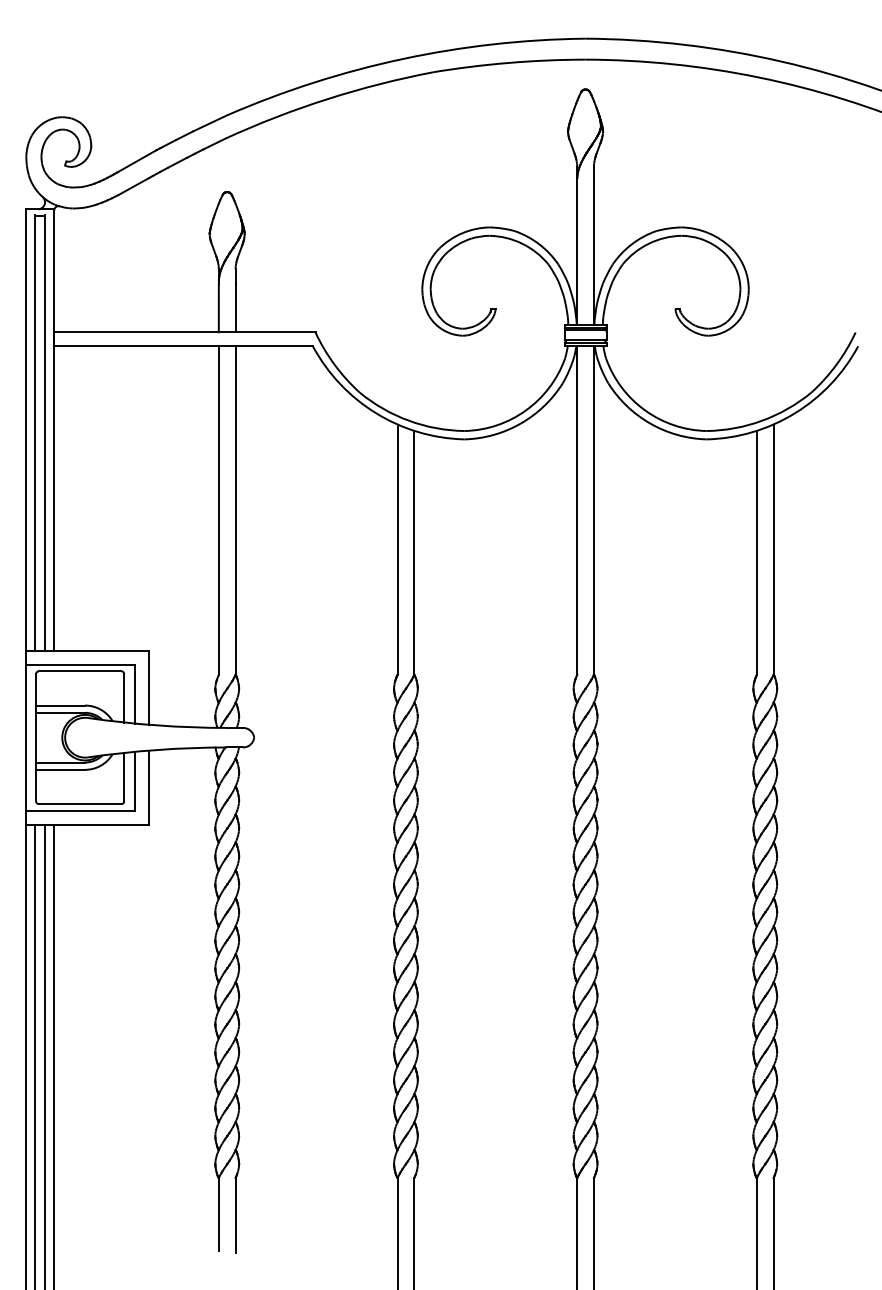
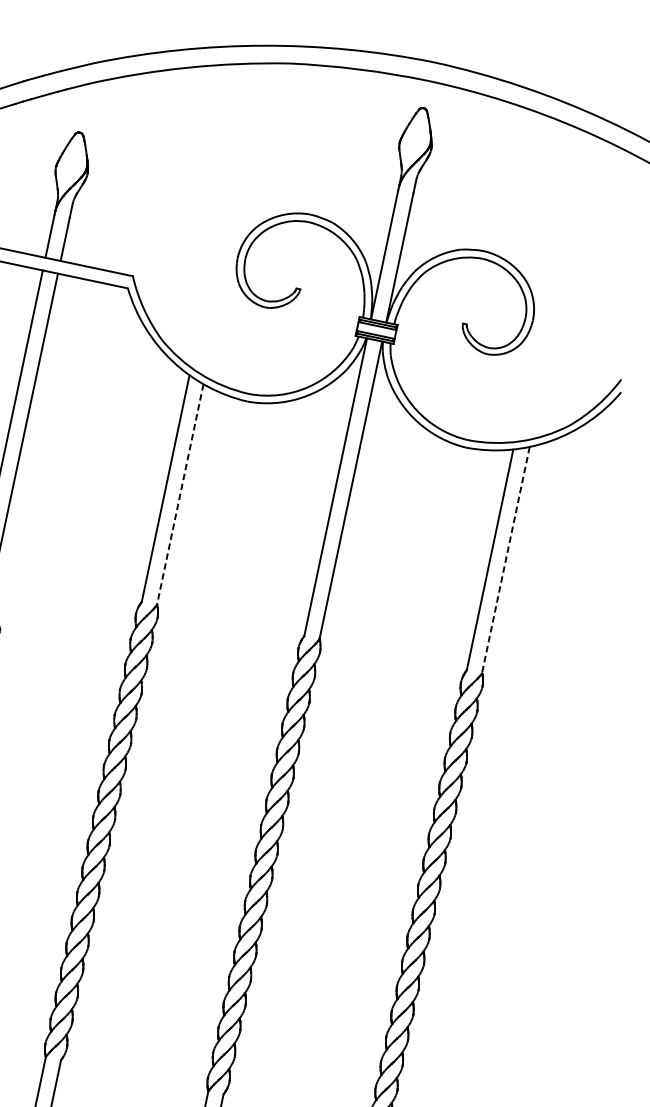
line: (773, 550) -> (505, 560), solid -> dashed
line: (414, 552) -> (180, 494), solid -> dashed

